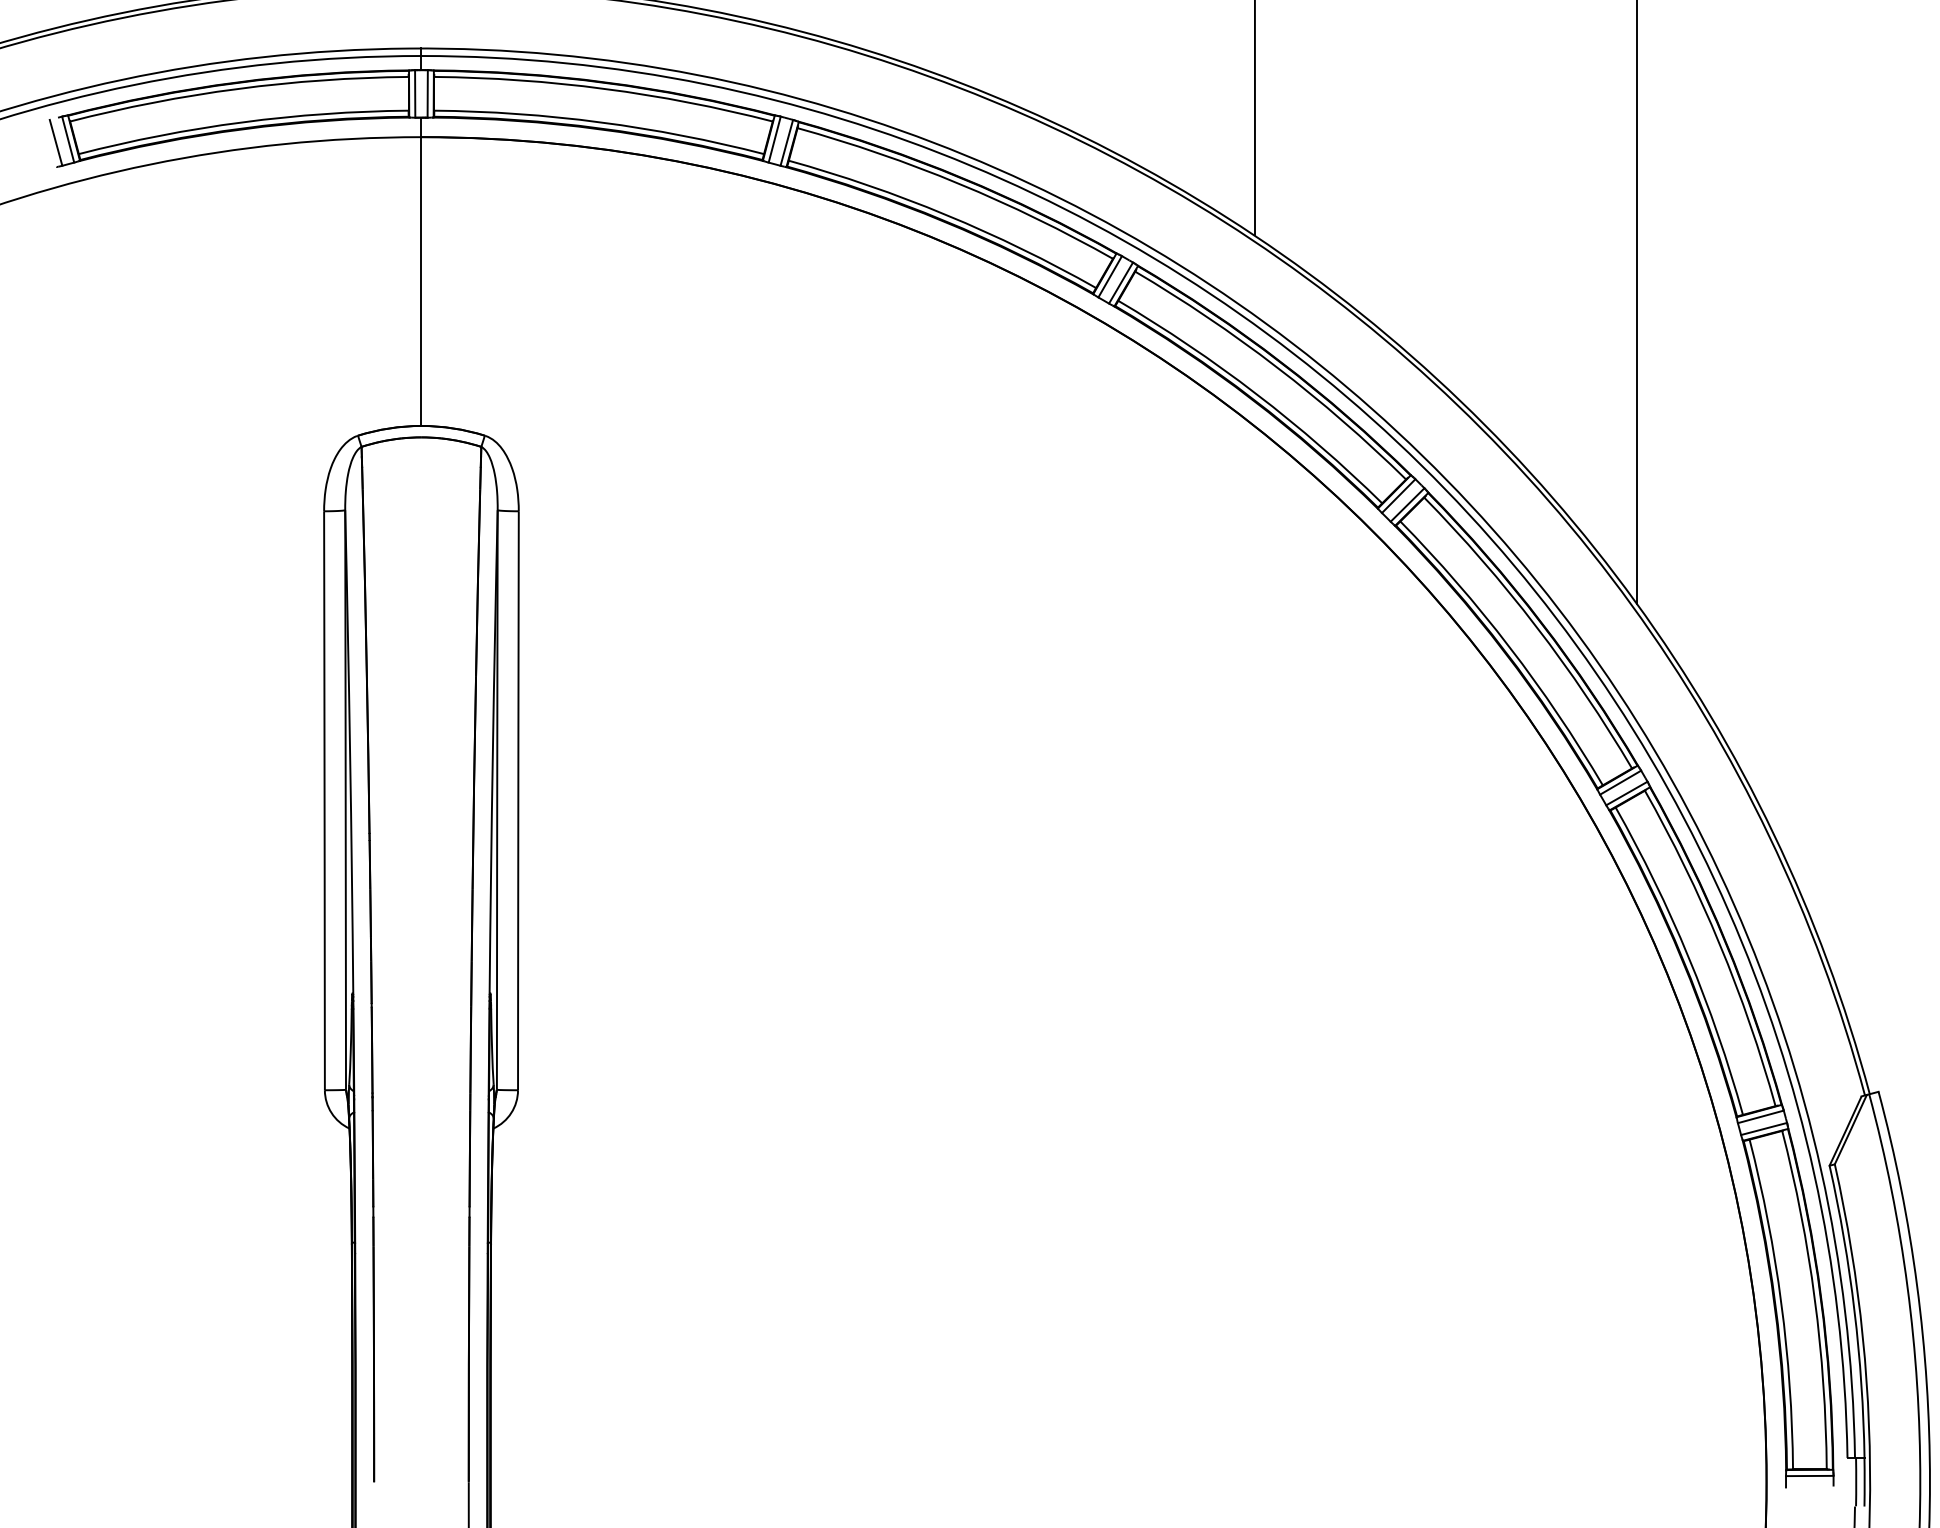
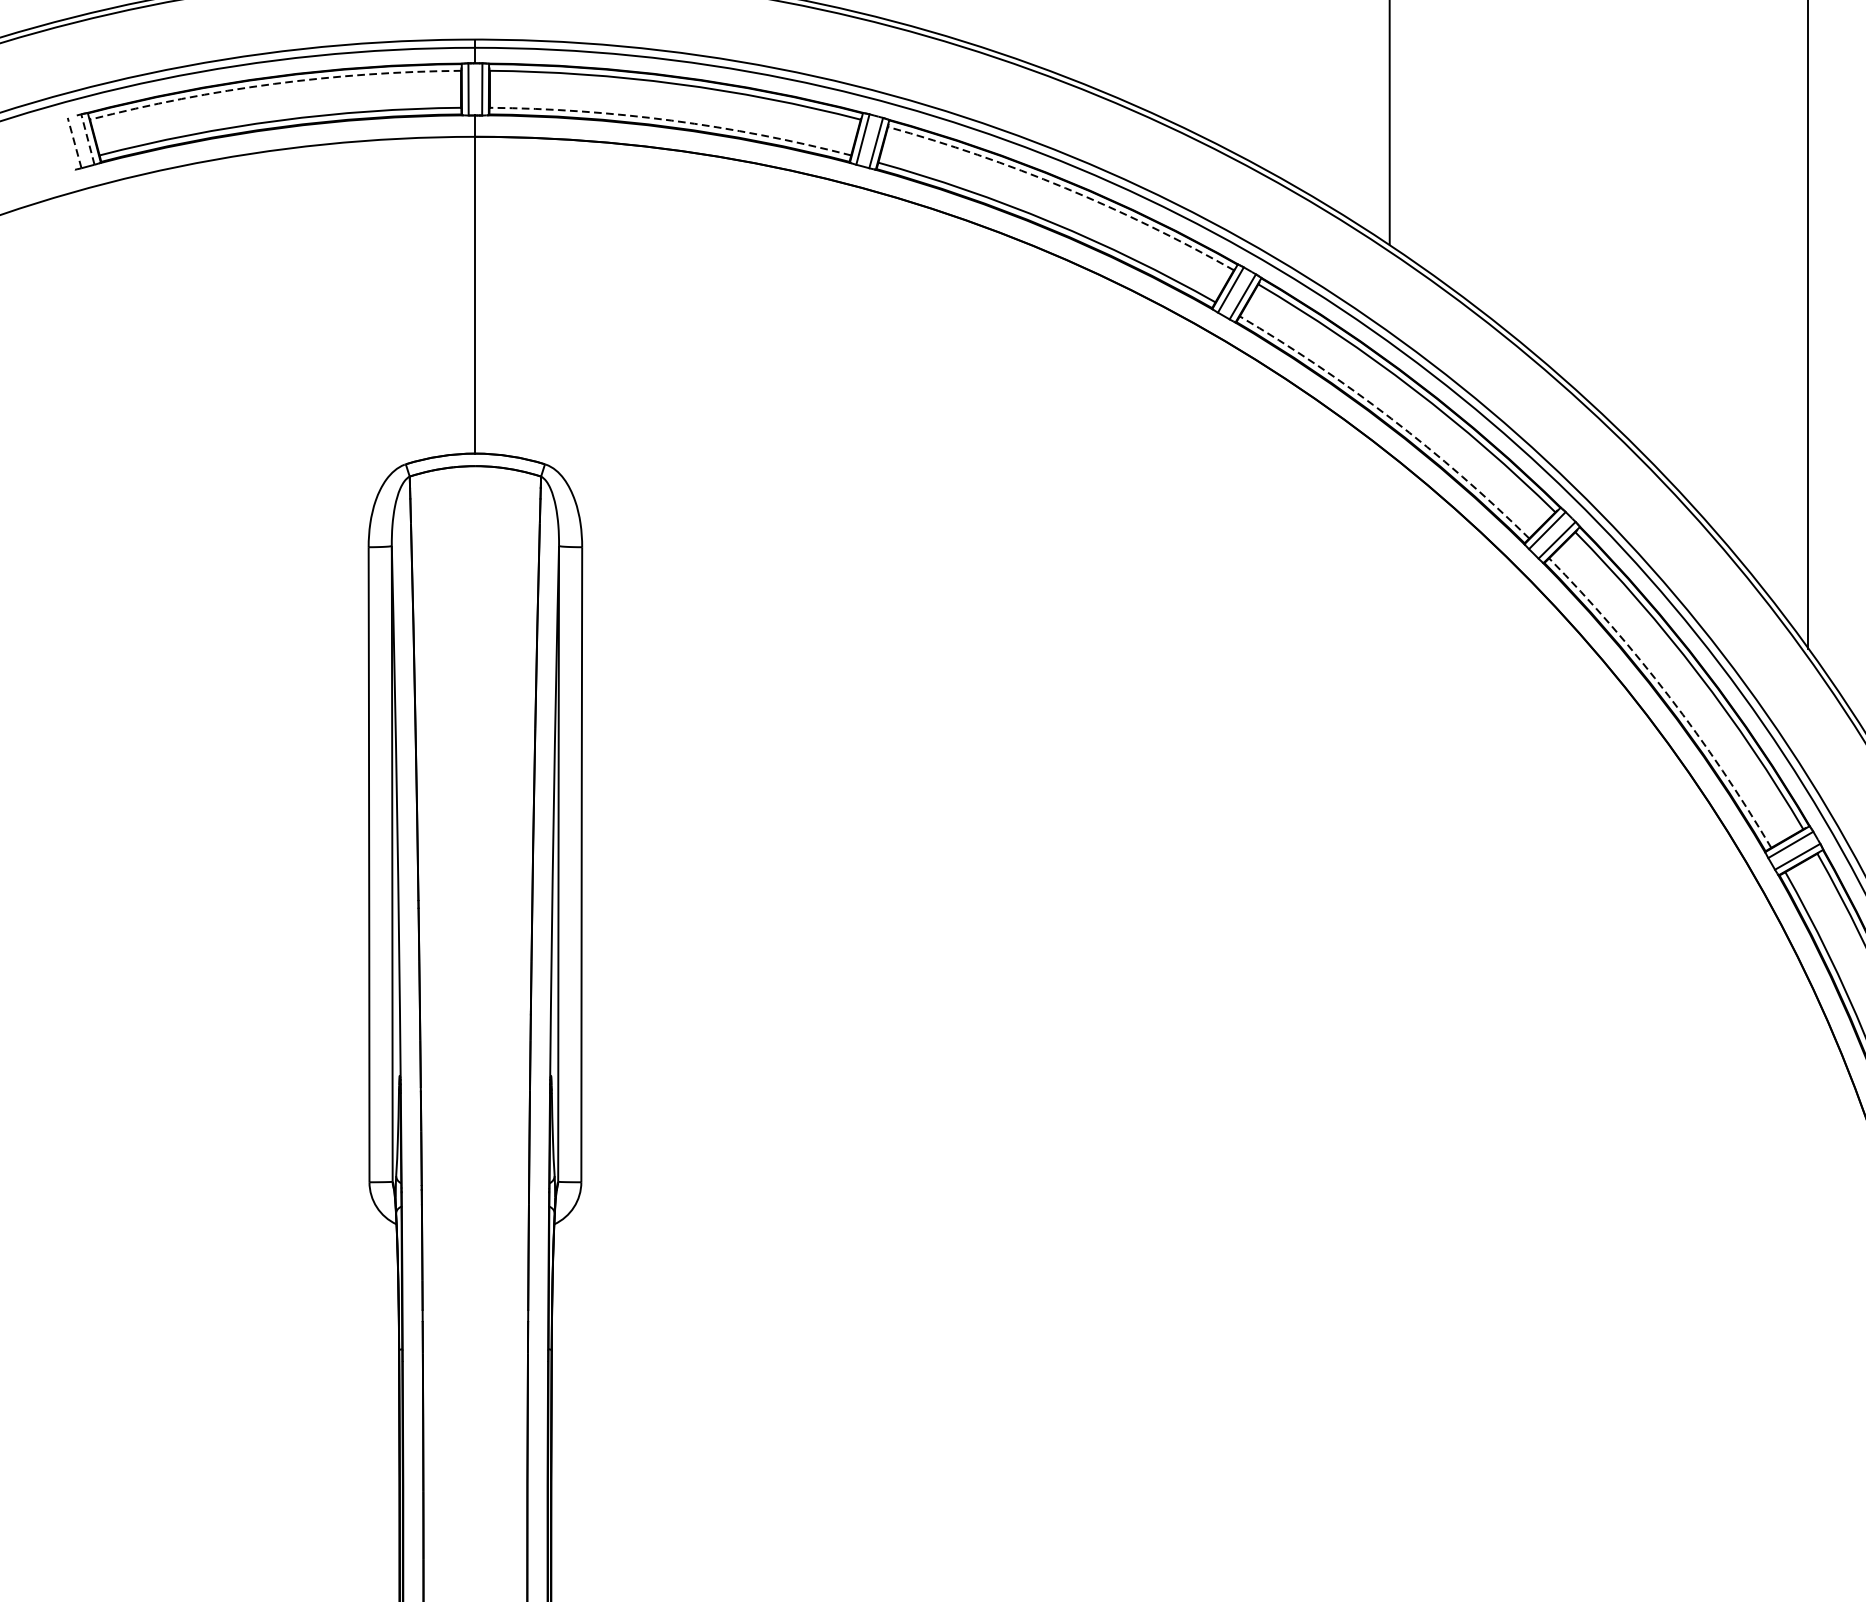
arc: (238, 88) -> (274, 83), solid -> dashed
arc: (600, 122) -> (671, 120), solid -> dashed
line: (68, 139) -> (88, 139), solid -> dashed
line: (56, 142) -> (75, 142), solid -> dashed
arc: (959, 183) -> (1065, 187), solid -> dashed
arc: (1256, 394) -> (1391, 419), solid -> dashed
arc: (1509, 647) -> (1668, 696), solid -> dashed

